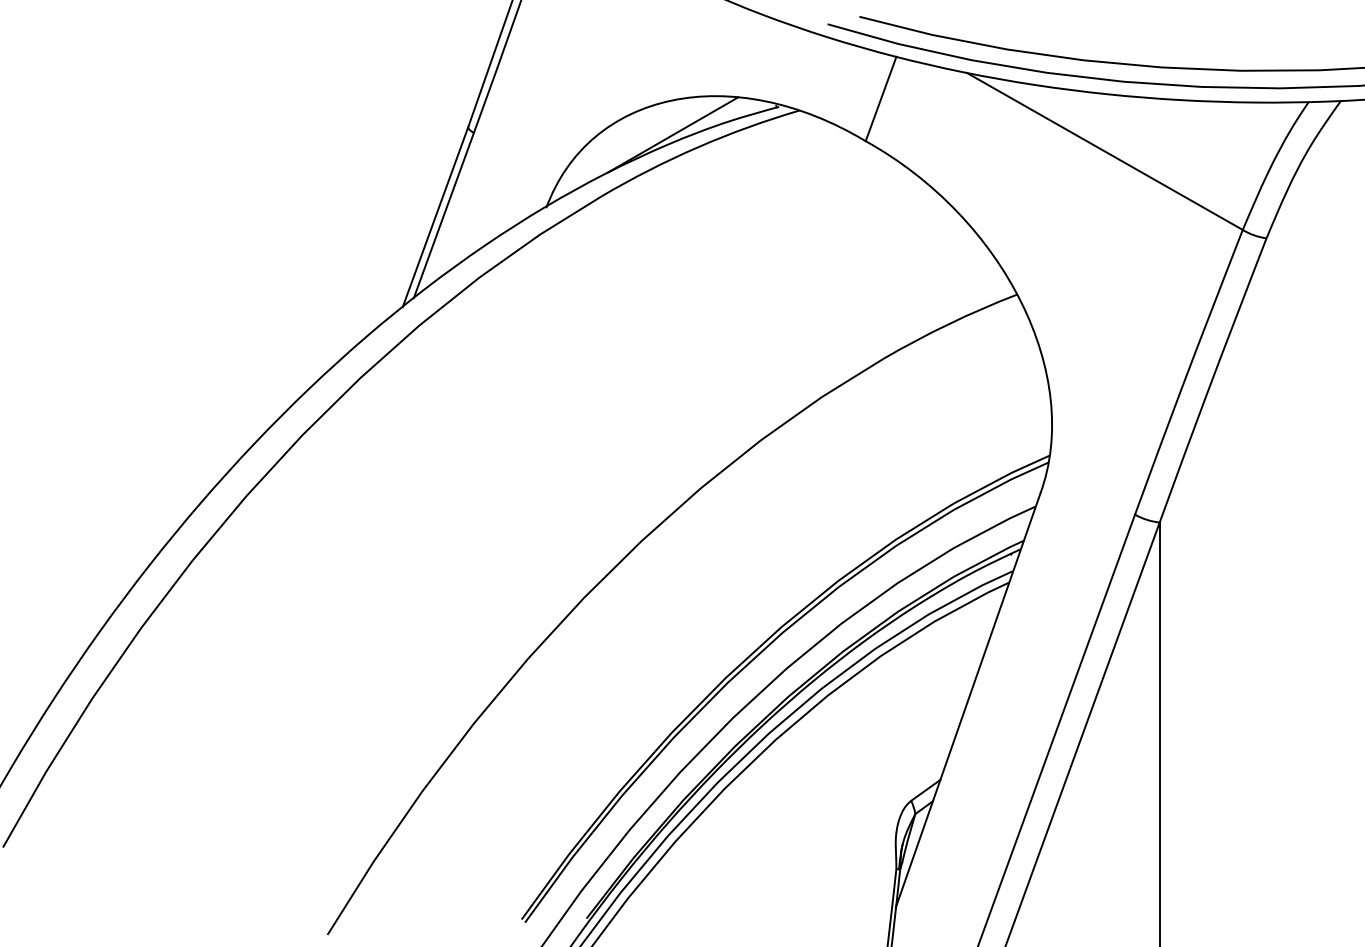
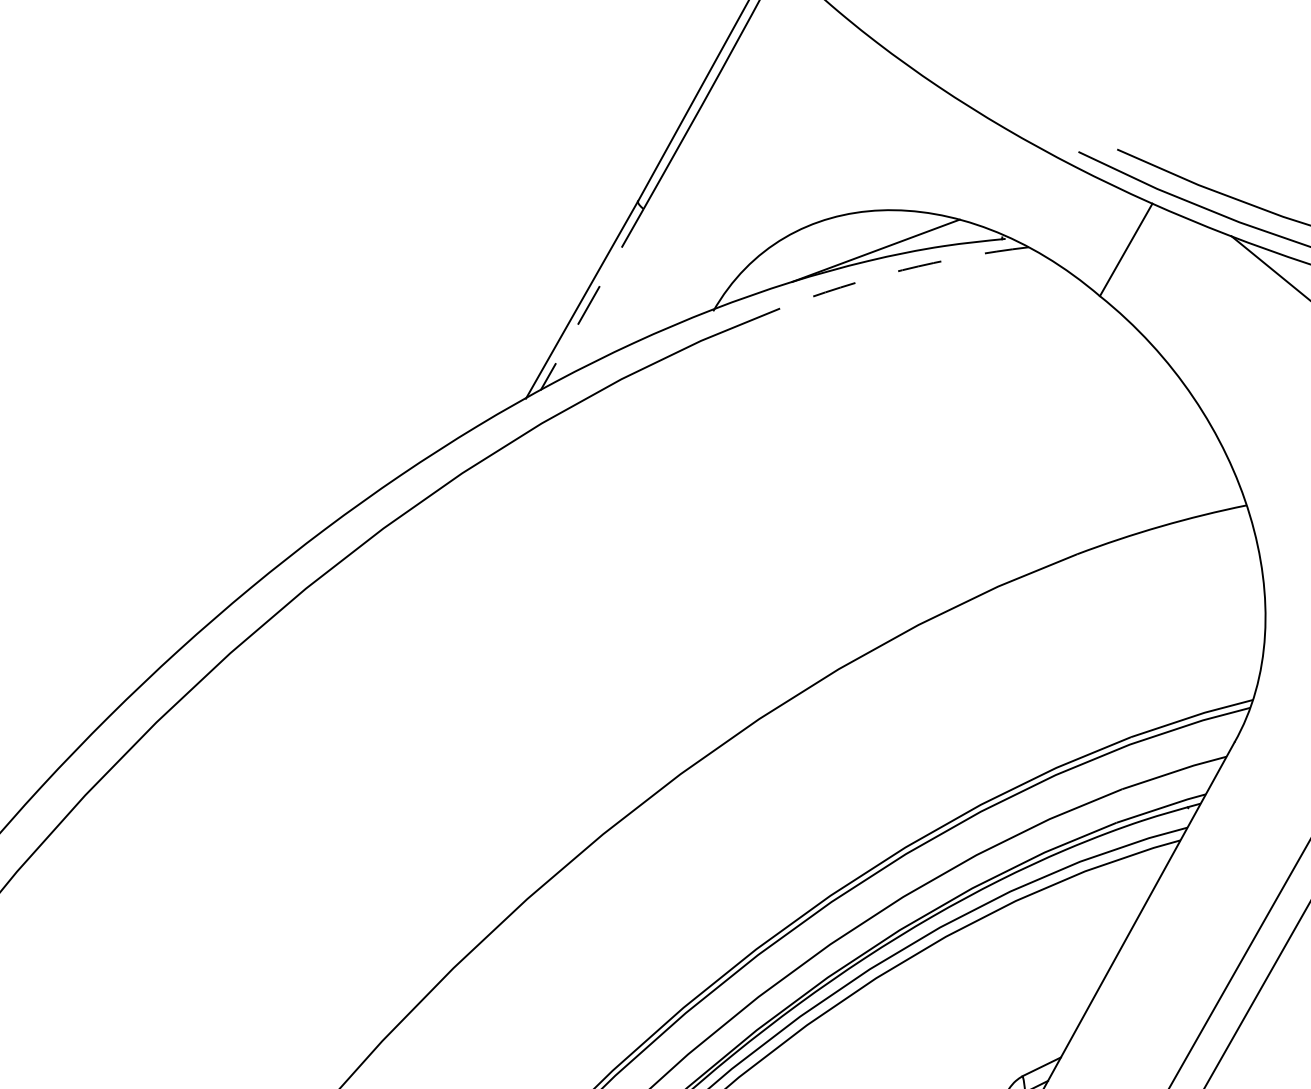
arc: (697, 147) -> (902, 270), solid -> dashed
line: (443, 215) -> (591, 299), solid -> dashed

